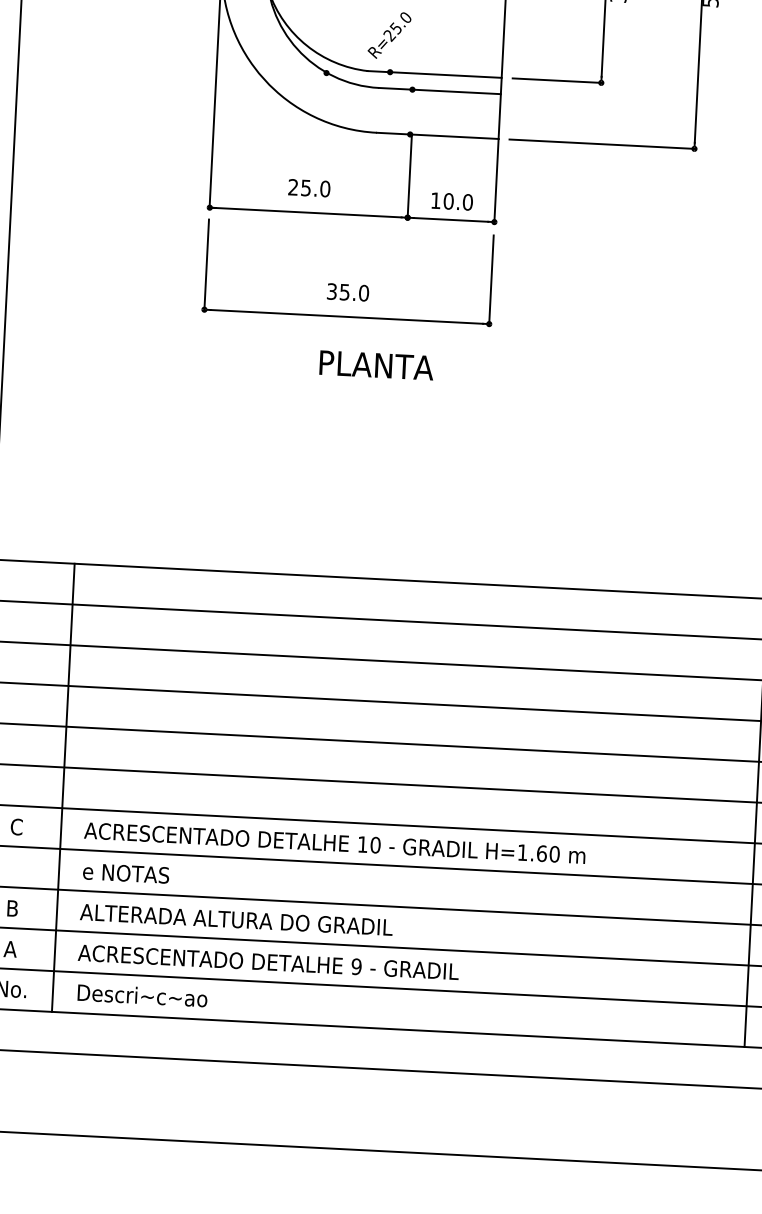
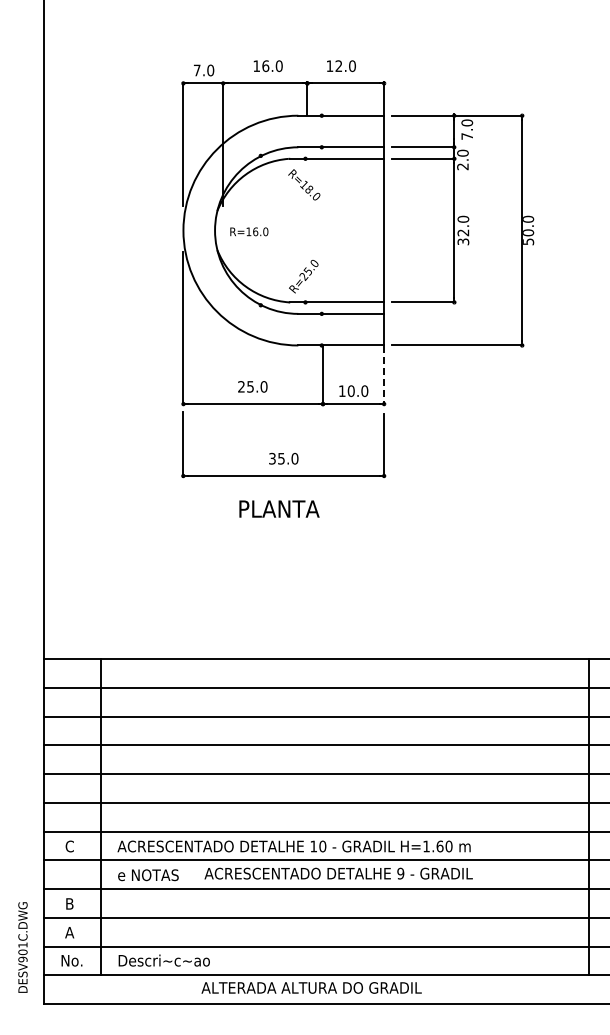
line: (496, 181) -> (384, 375), solid -> dashed
text: (376, 364) -> (279, 508), moved
text: (236, 919) -> (311, 987), moved
text: (268, 962) -> (338, 873), moved

